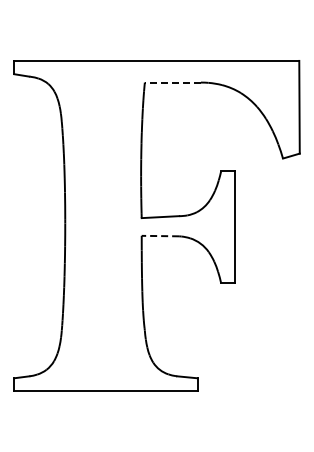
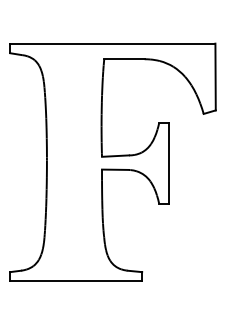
line: (172, 82) -> (124, 59), dashed -> solid
line: (160, 236) -> (115, 170), dashed -> solid

